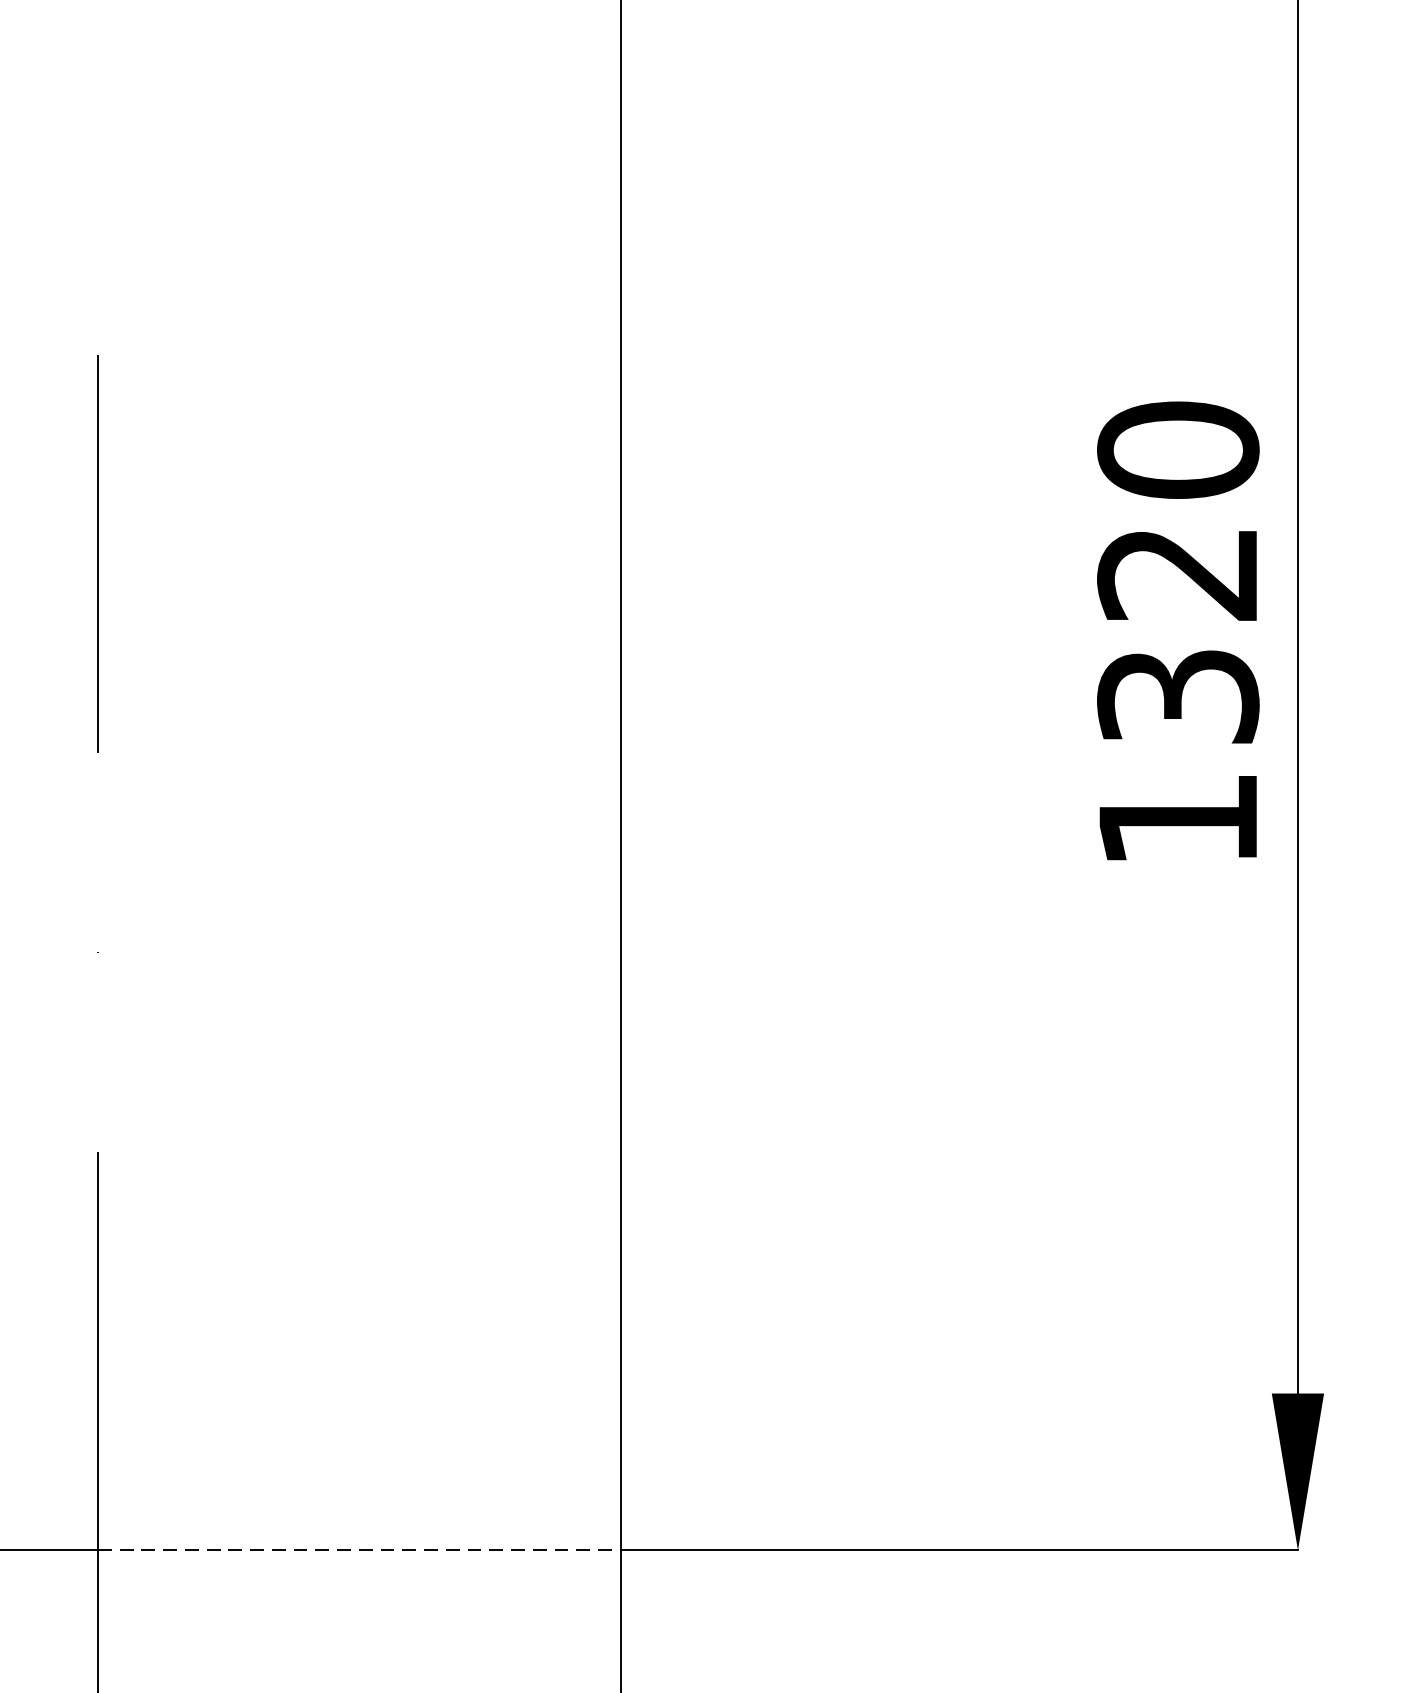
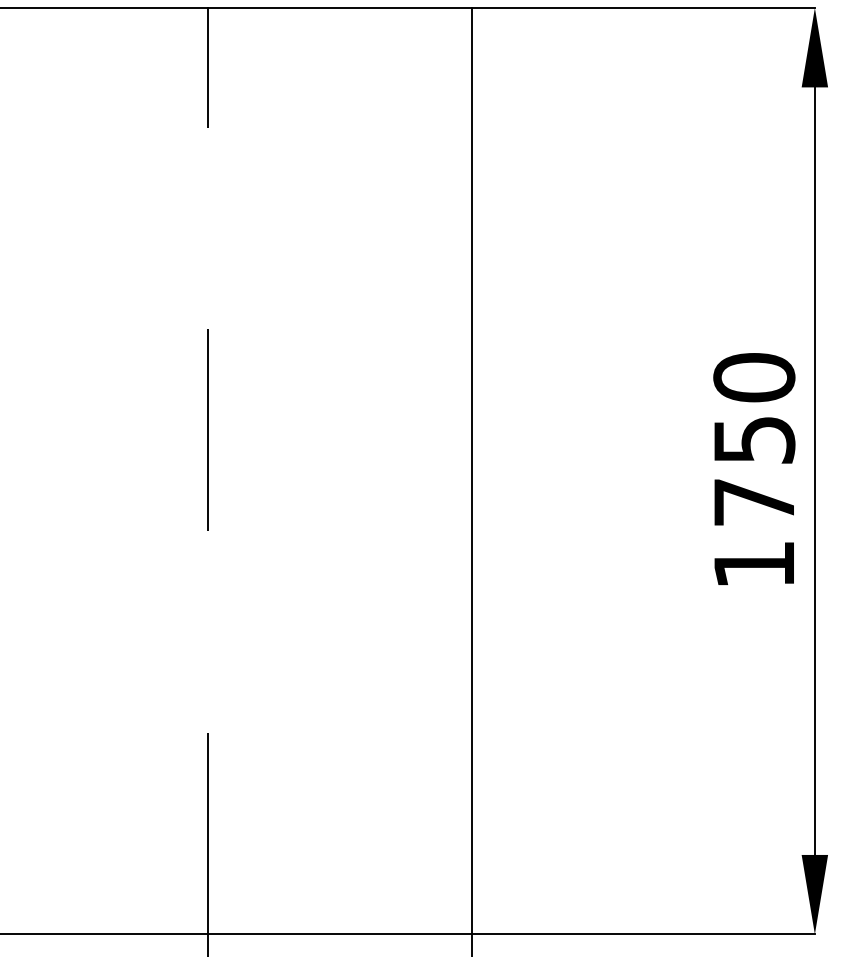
text: (1178, 635) -> (754, 471), 1320 -> 1750
line: (360, 1550) -> (340, 934), dashed -> solid

